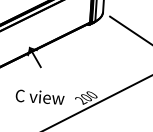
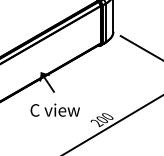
text: (39, 96) -> (54, 109), moved

